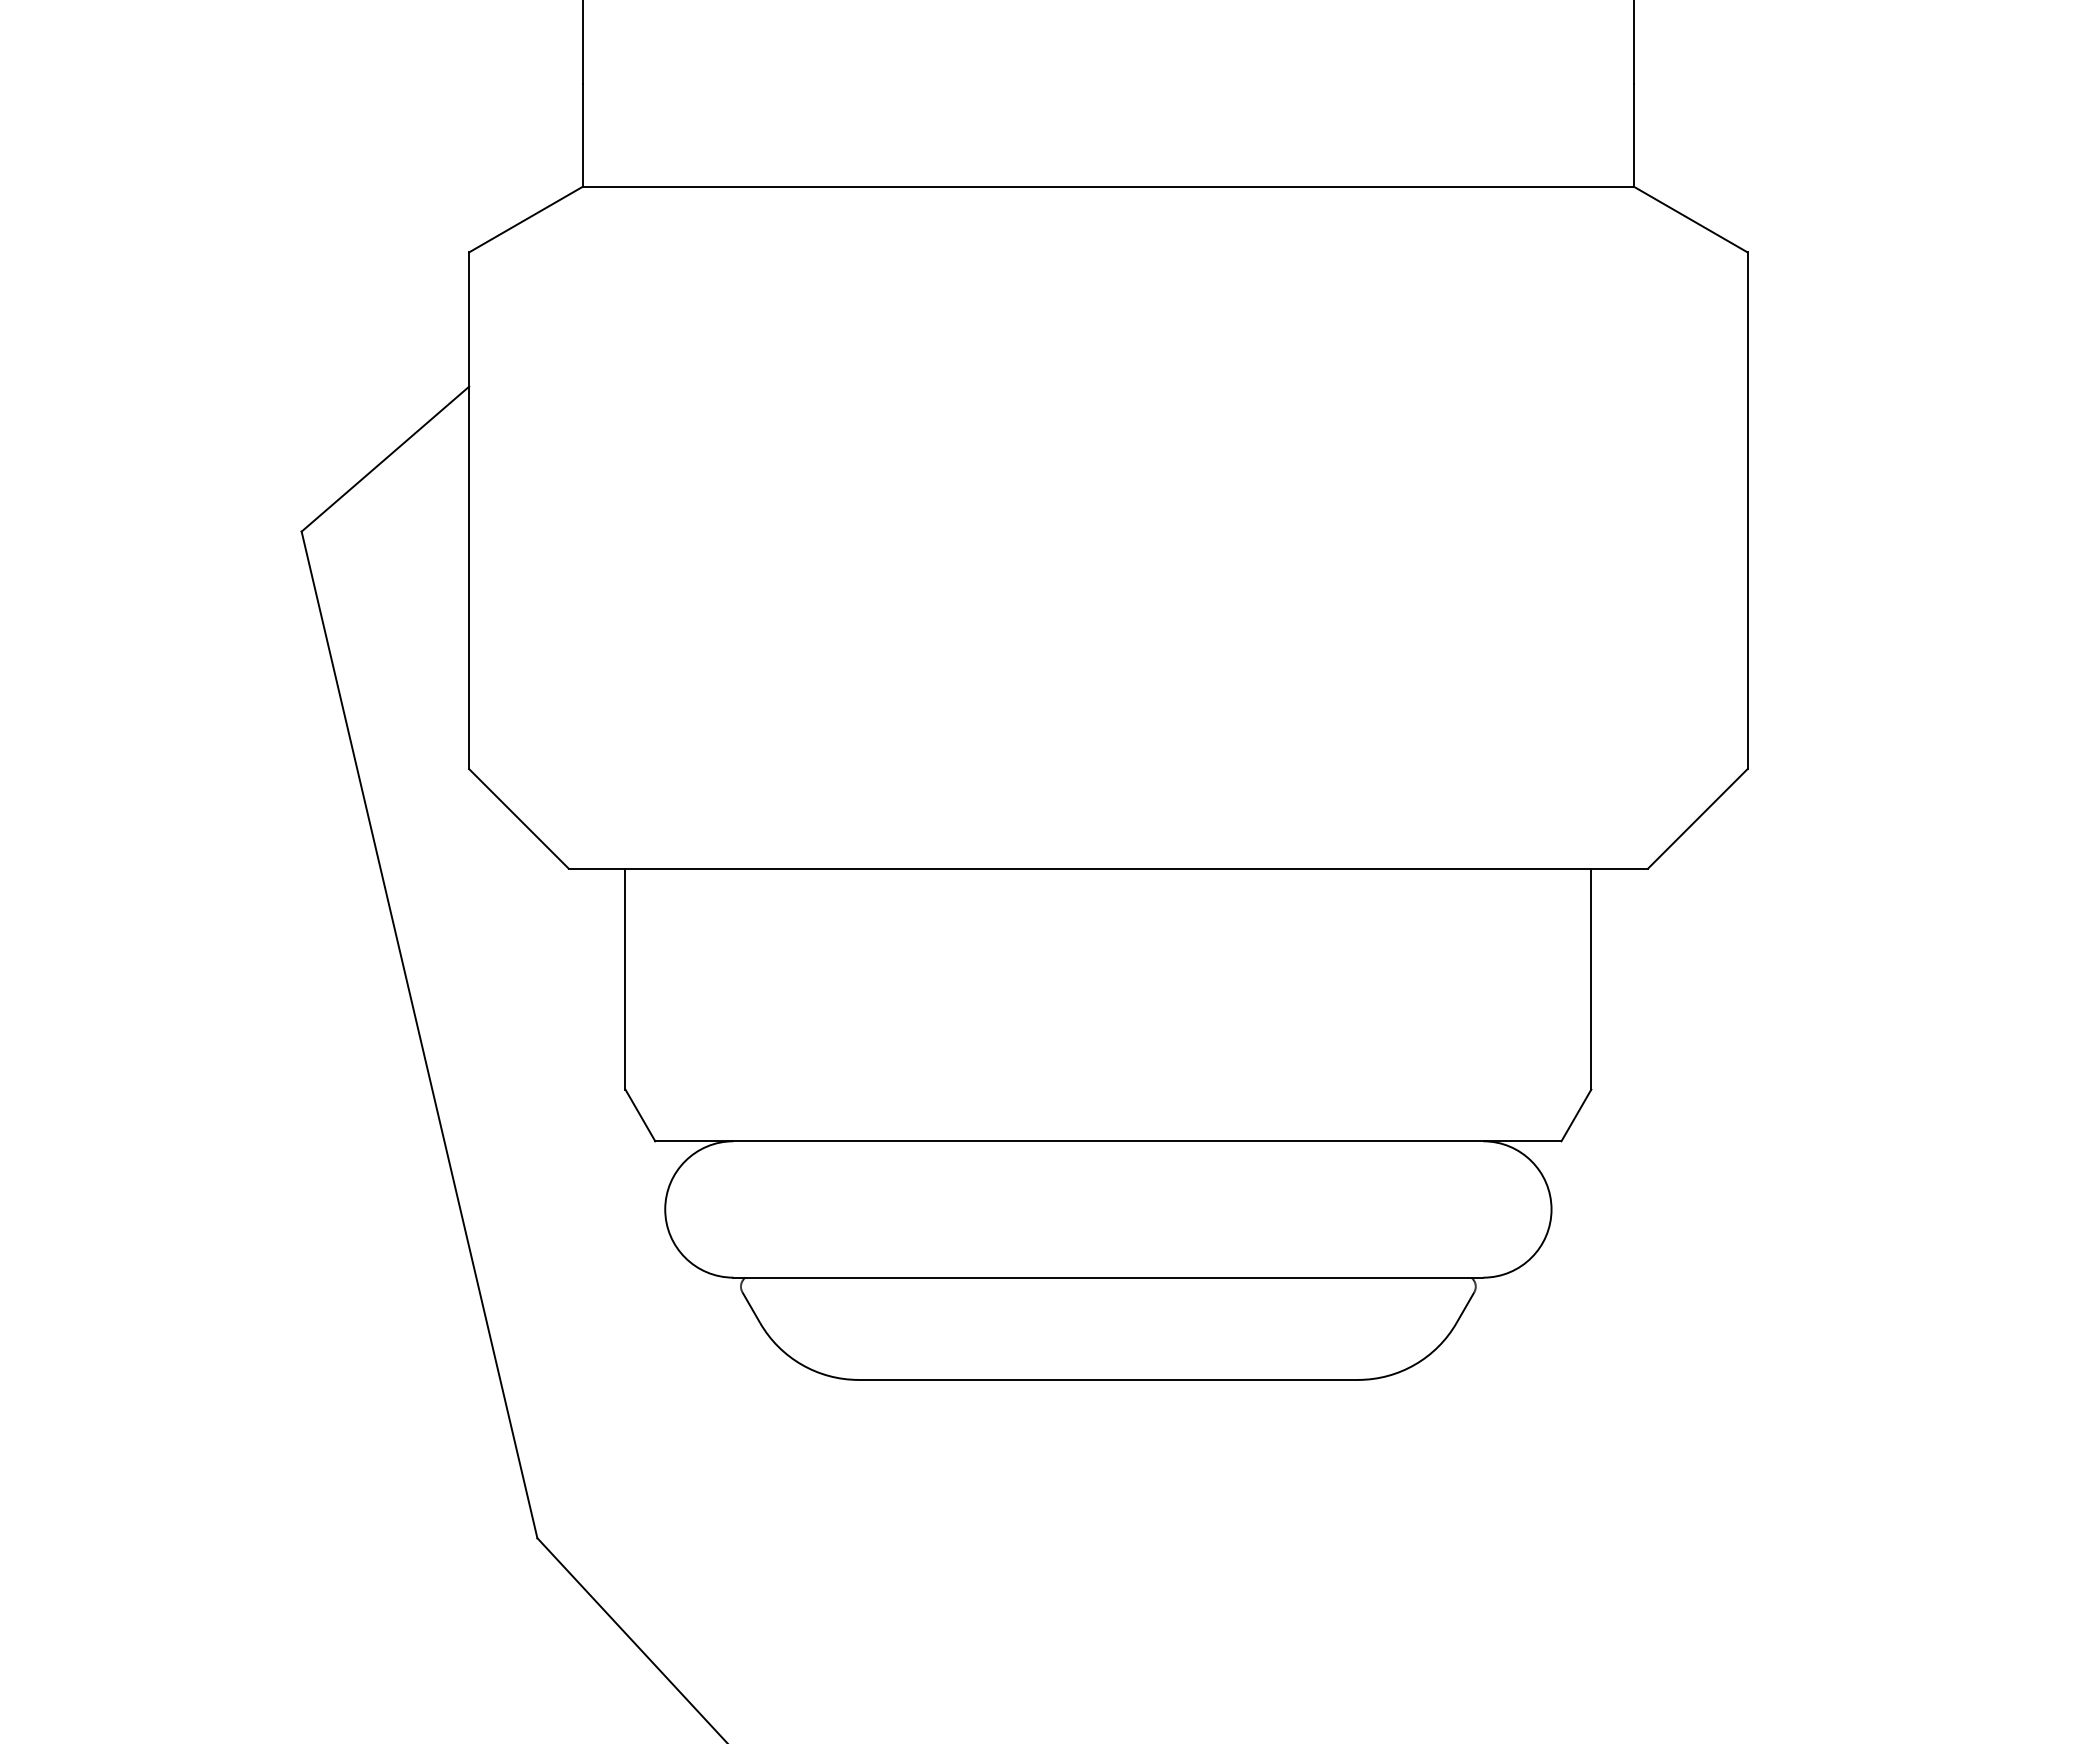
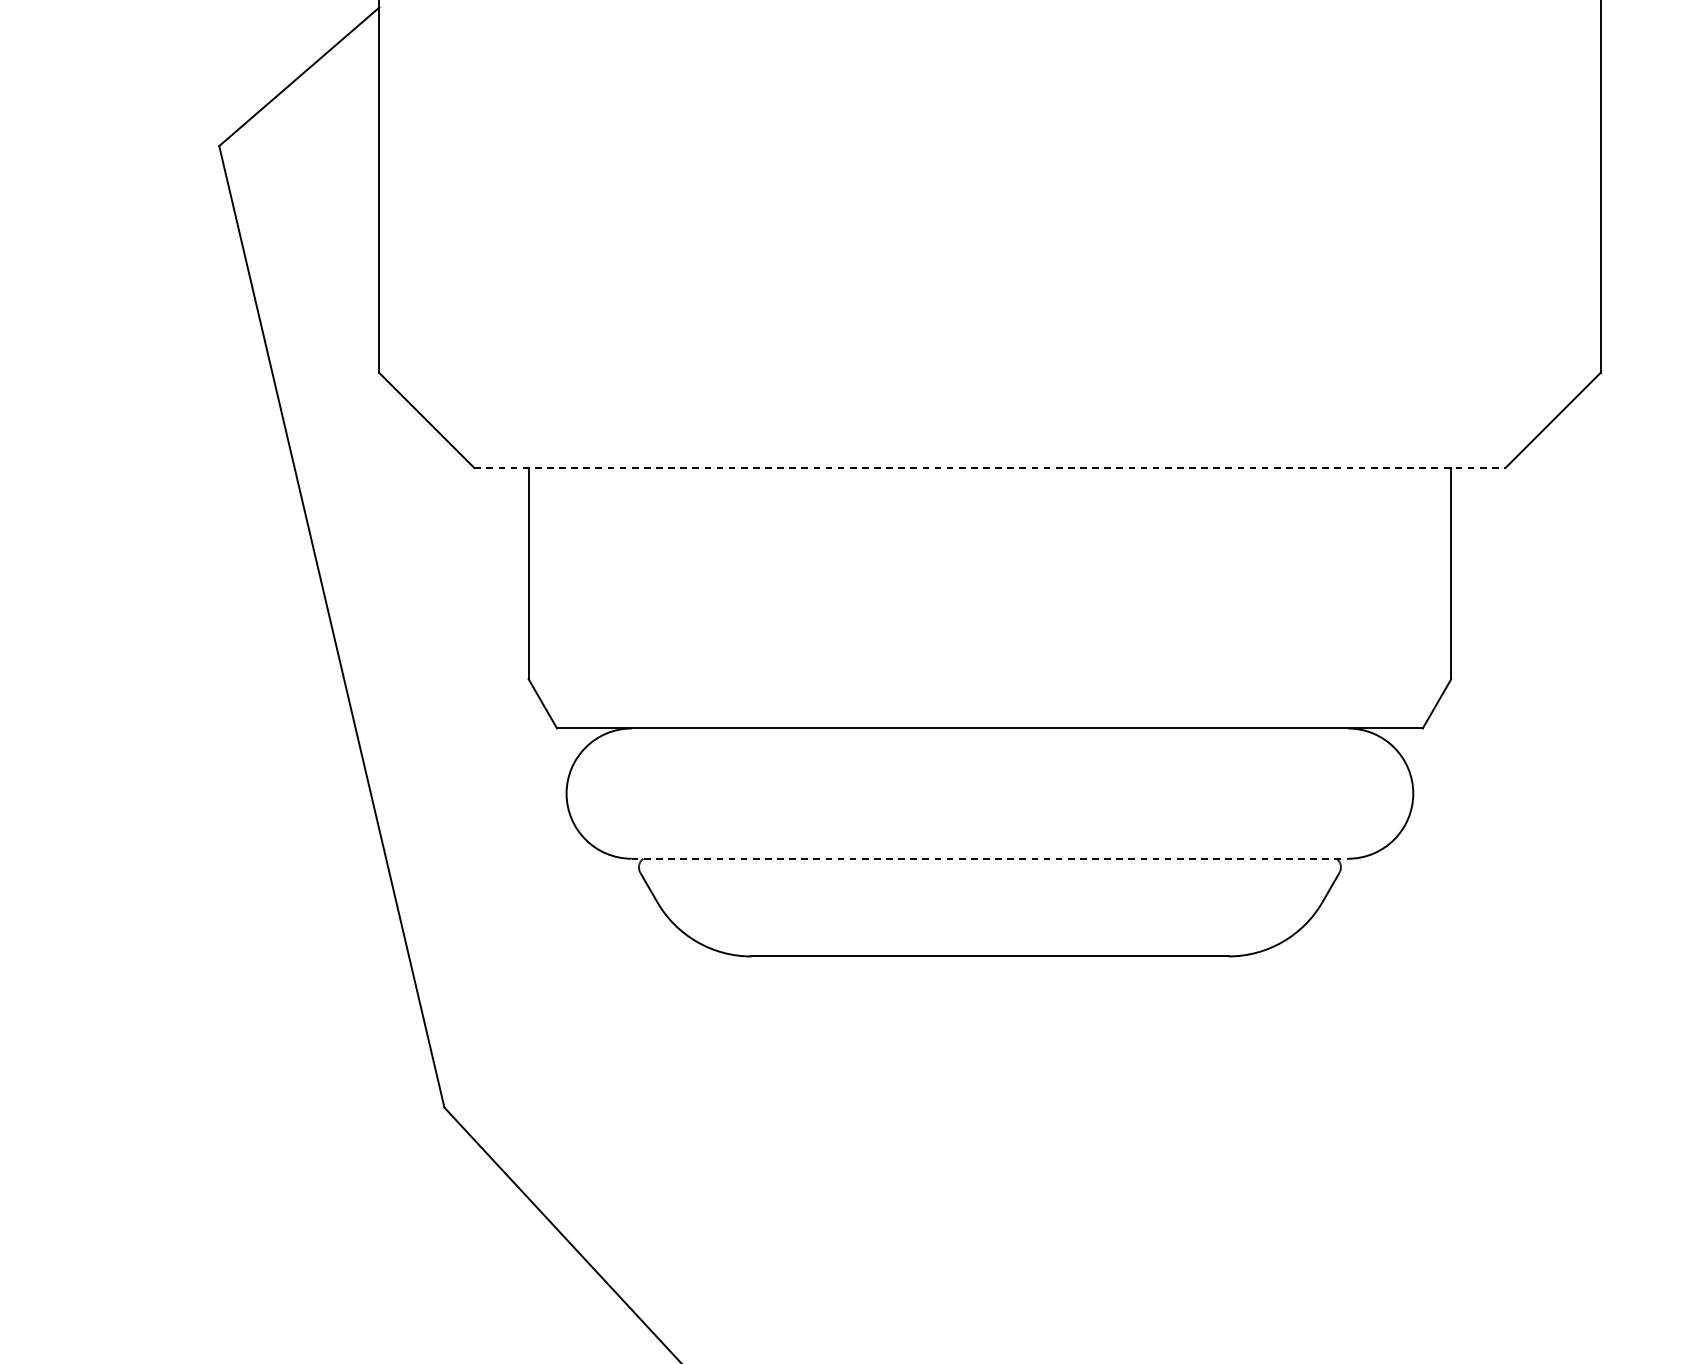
line: (1108, 868) -> (990, 467), solid -> dashed
line: (1108, 1277) -> (990, 858), solid -> dashed

